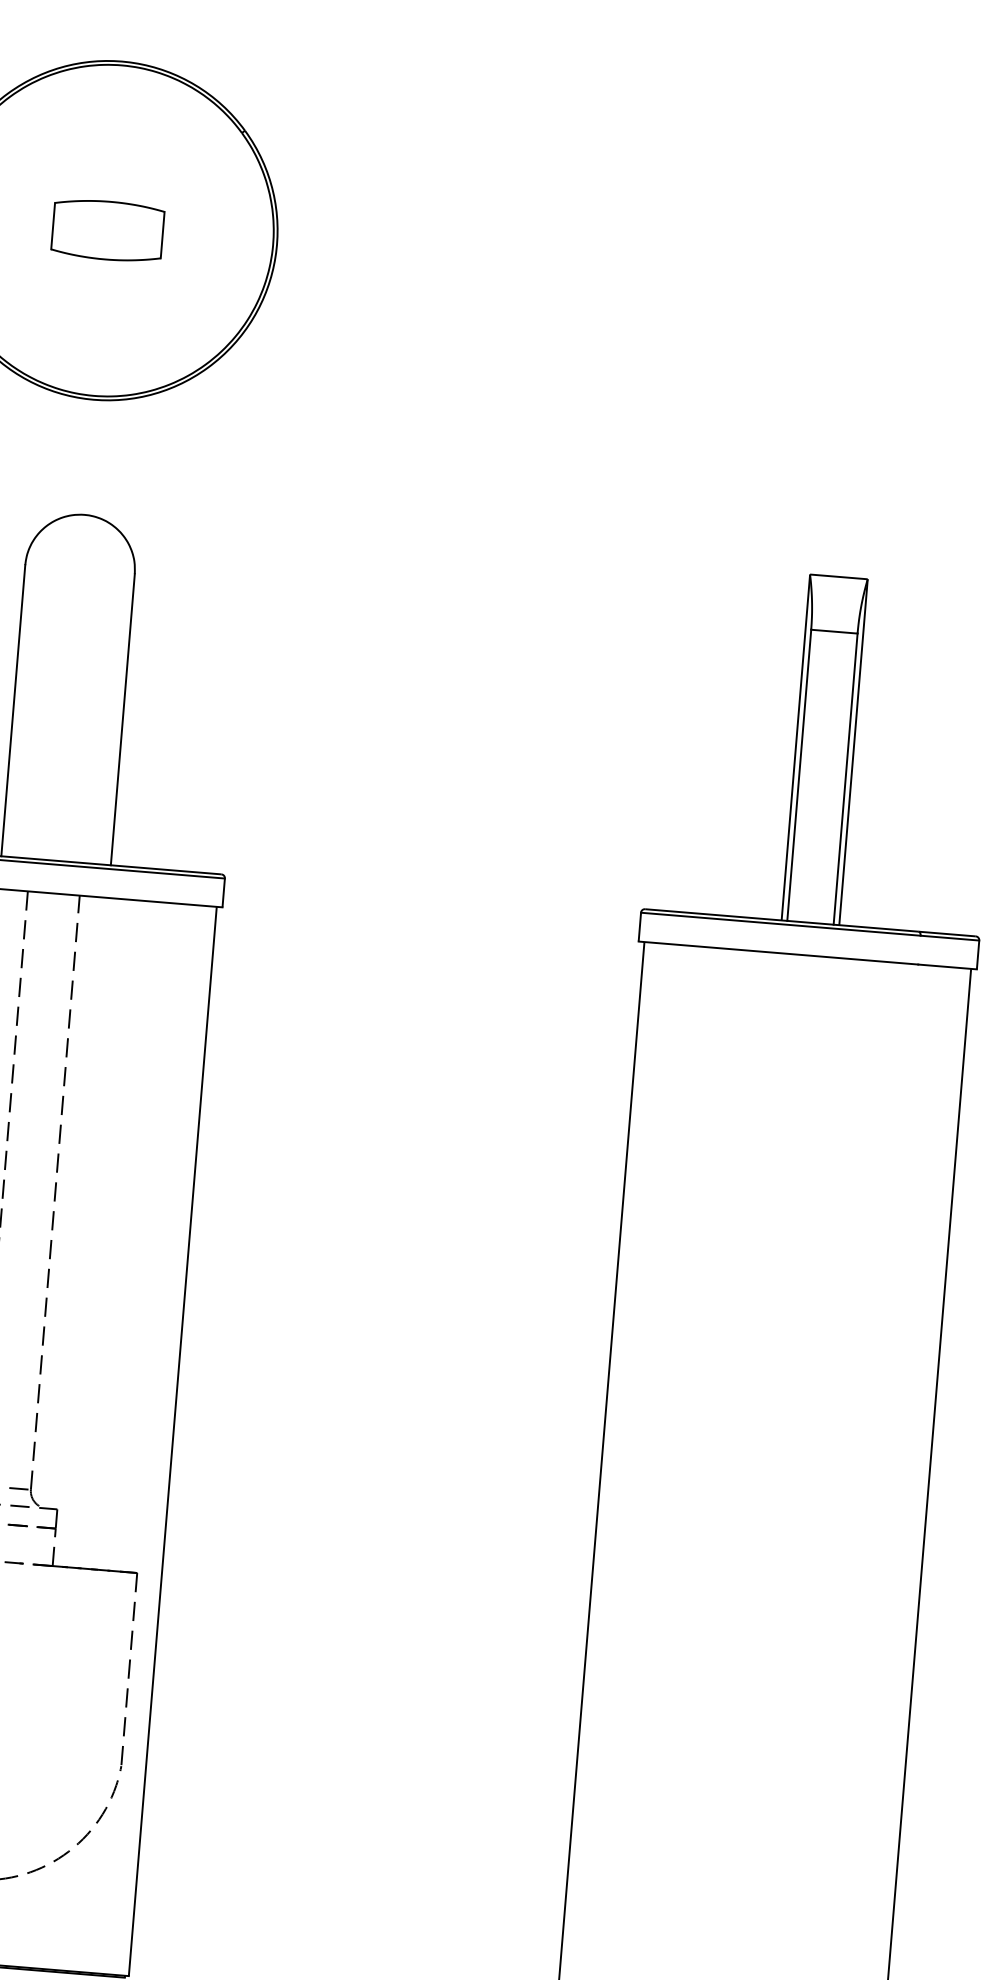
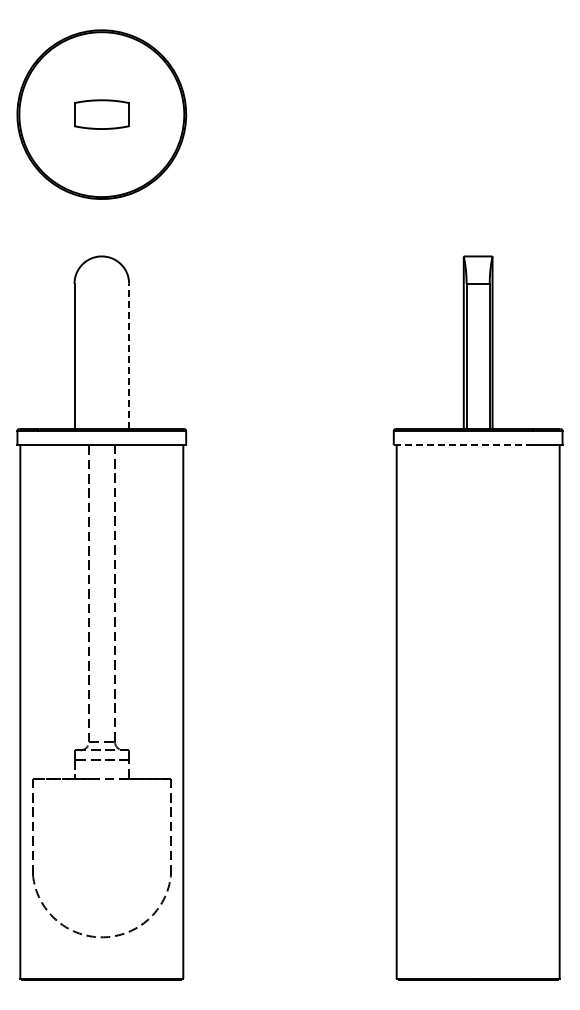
line: (123, 719) -> (129, 356), solid -> dashed
line: (778, 953) -> (463, 445), solid -> dashed

